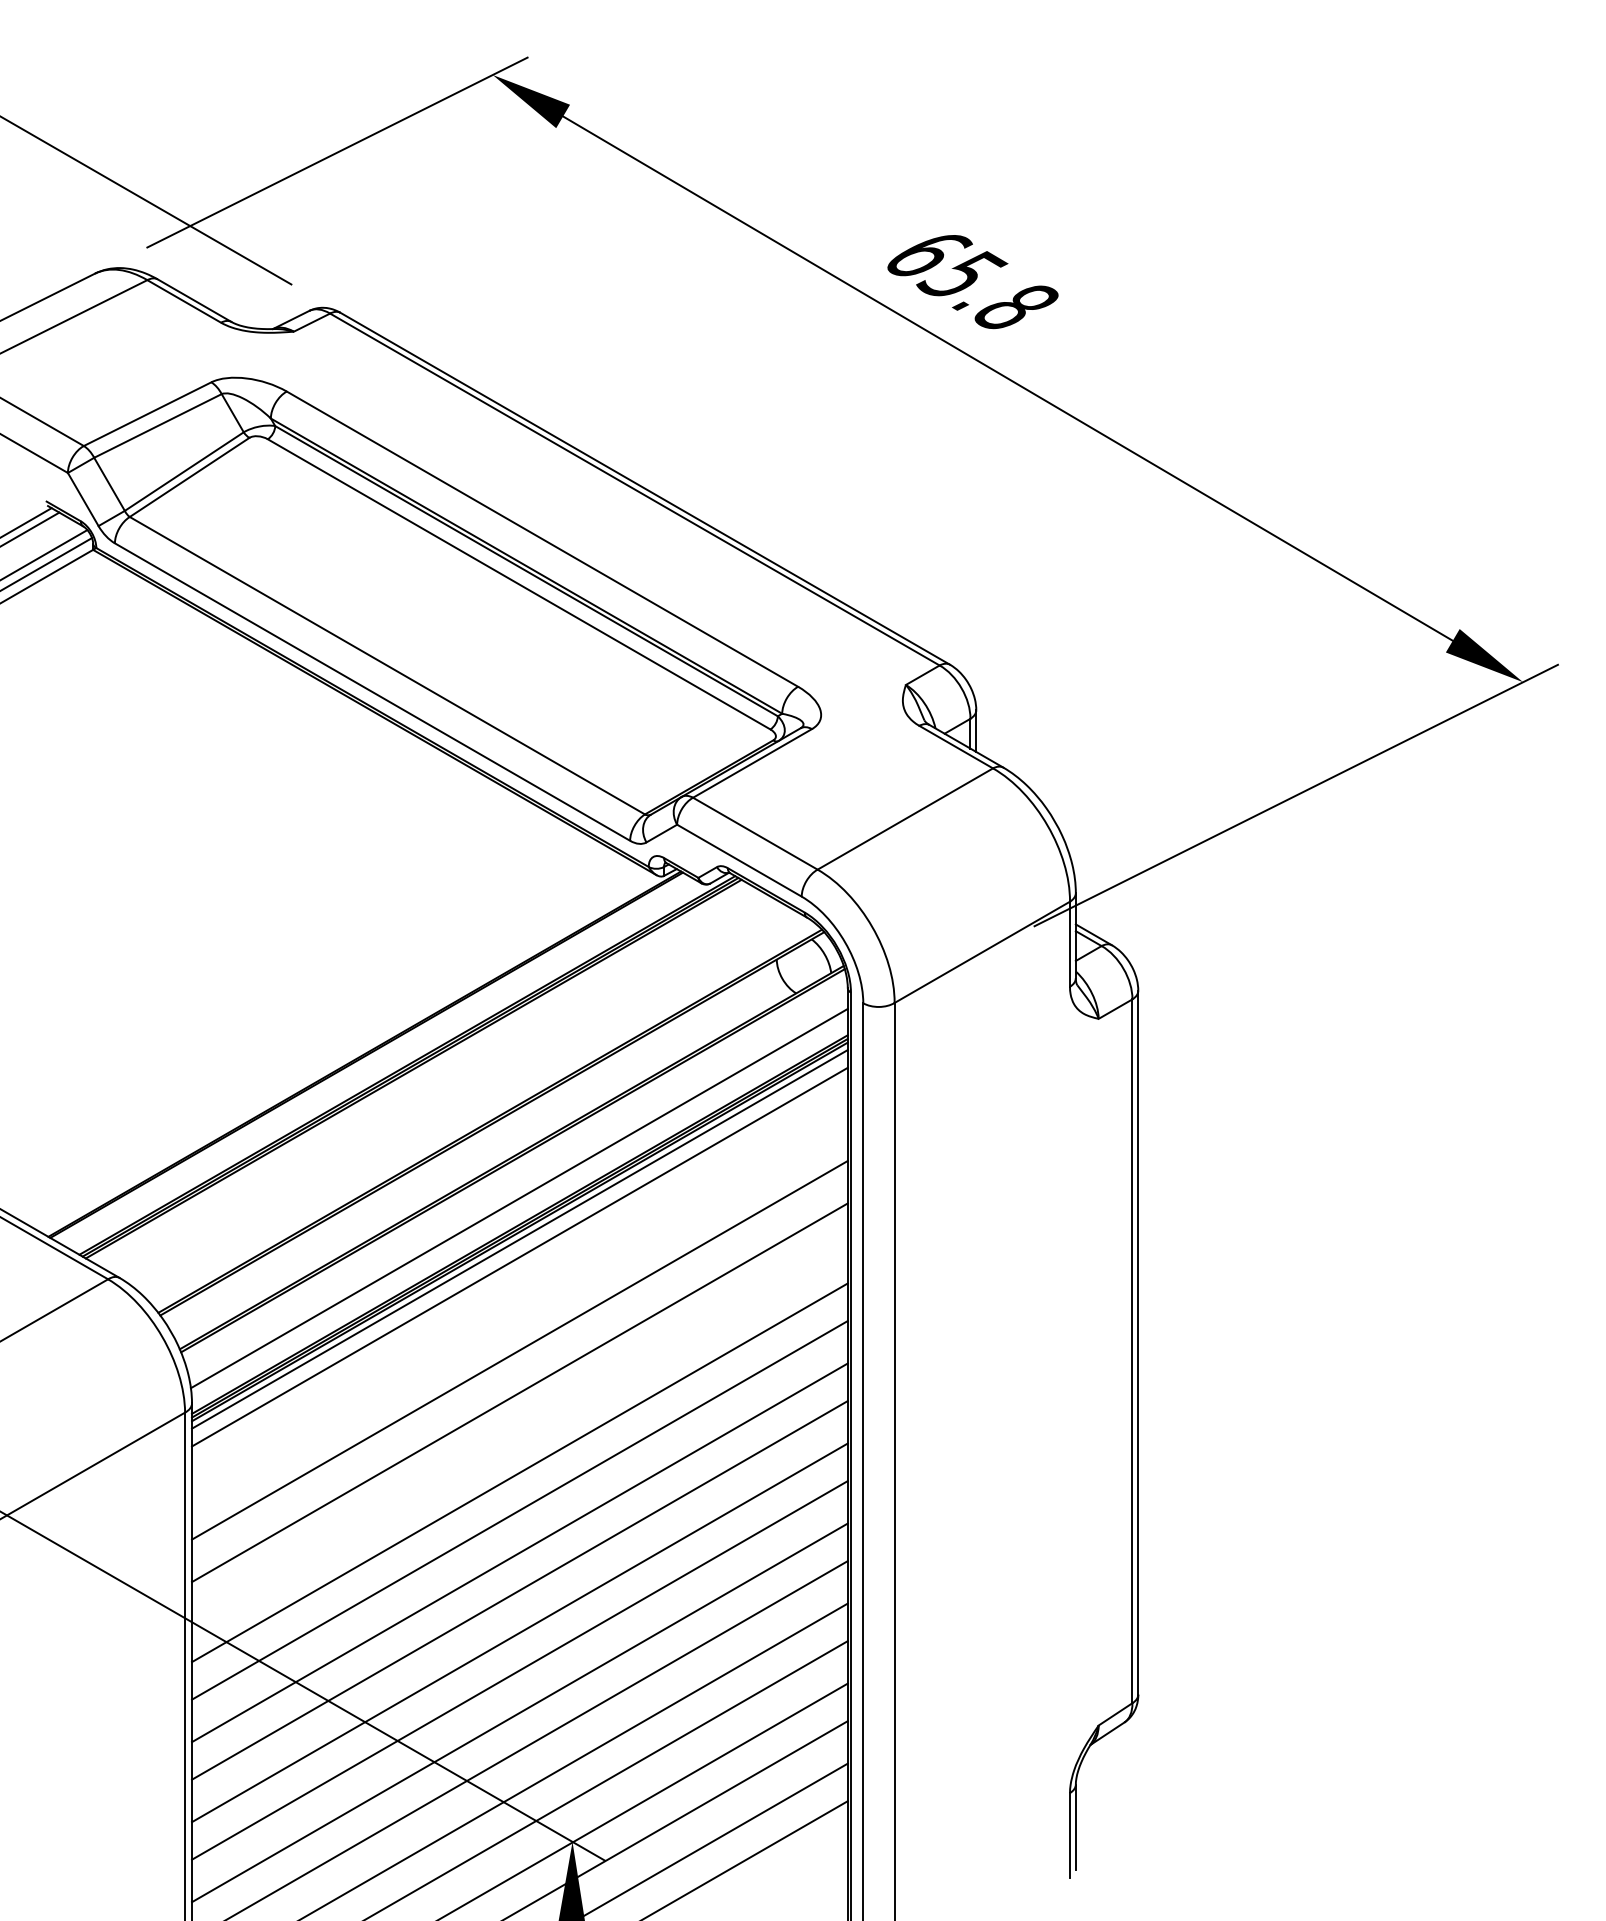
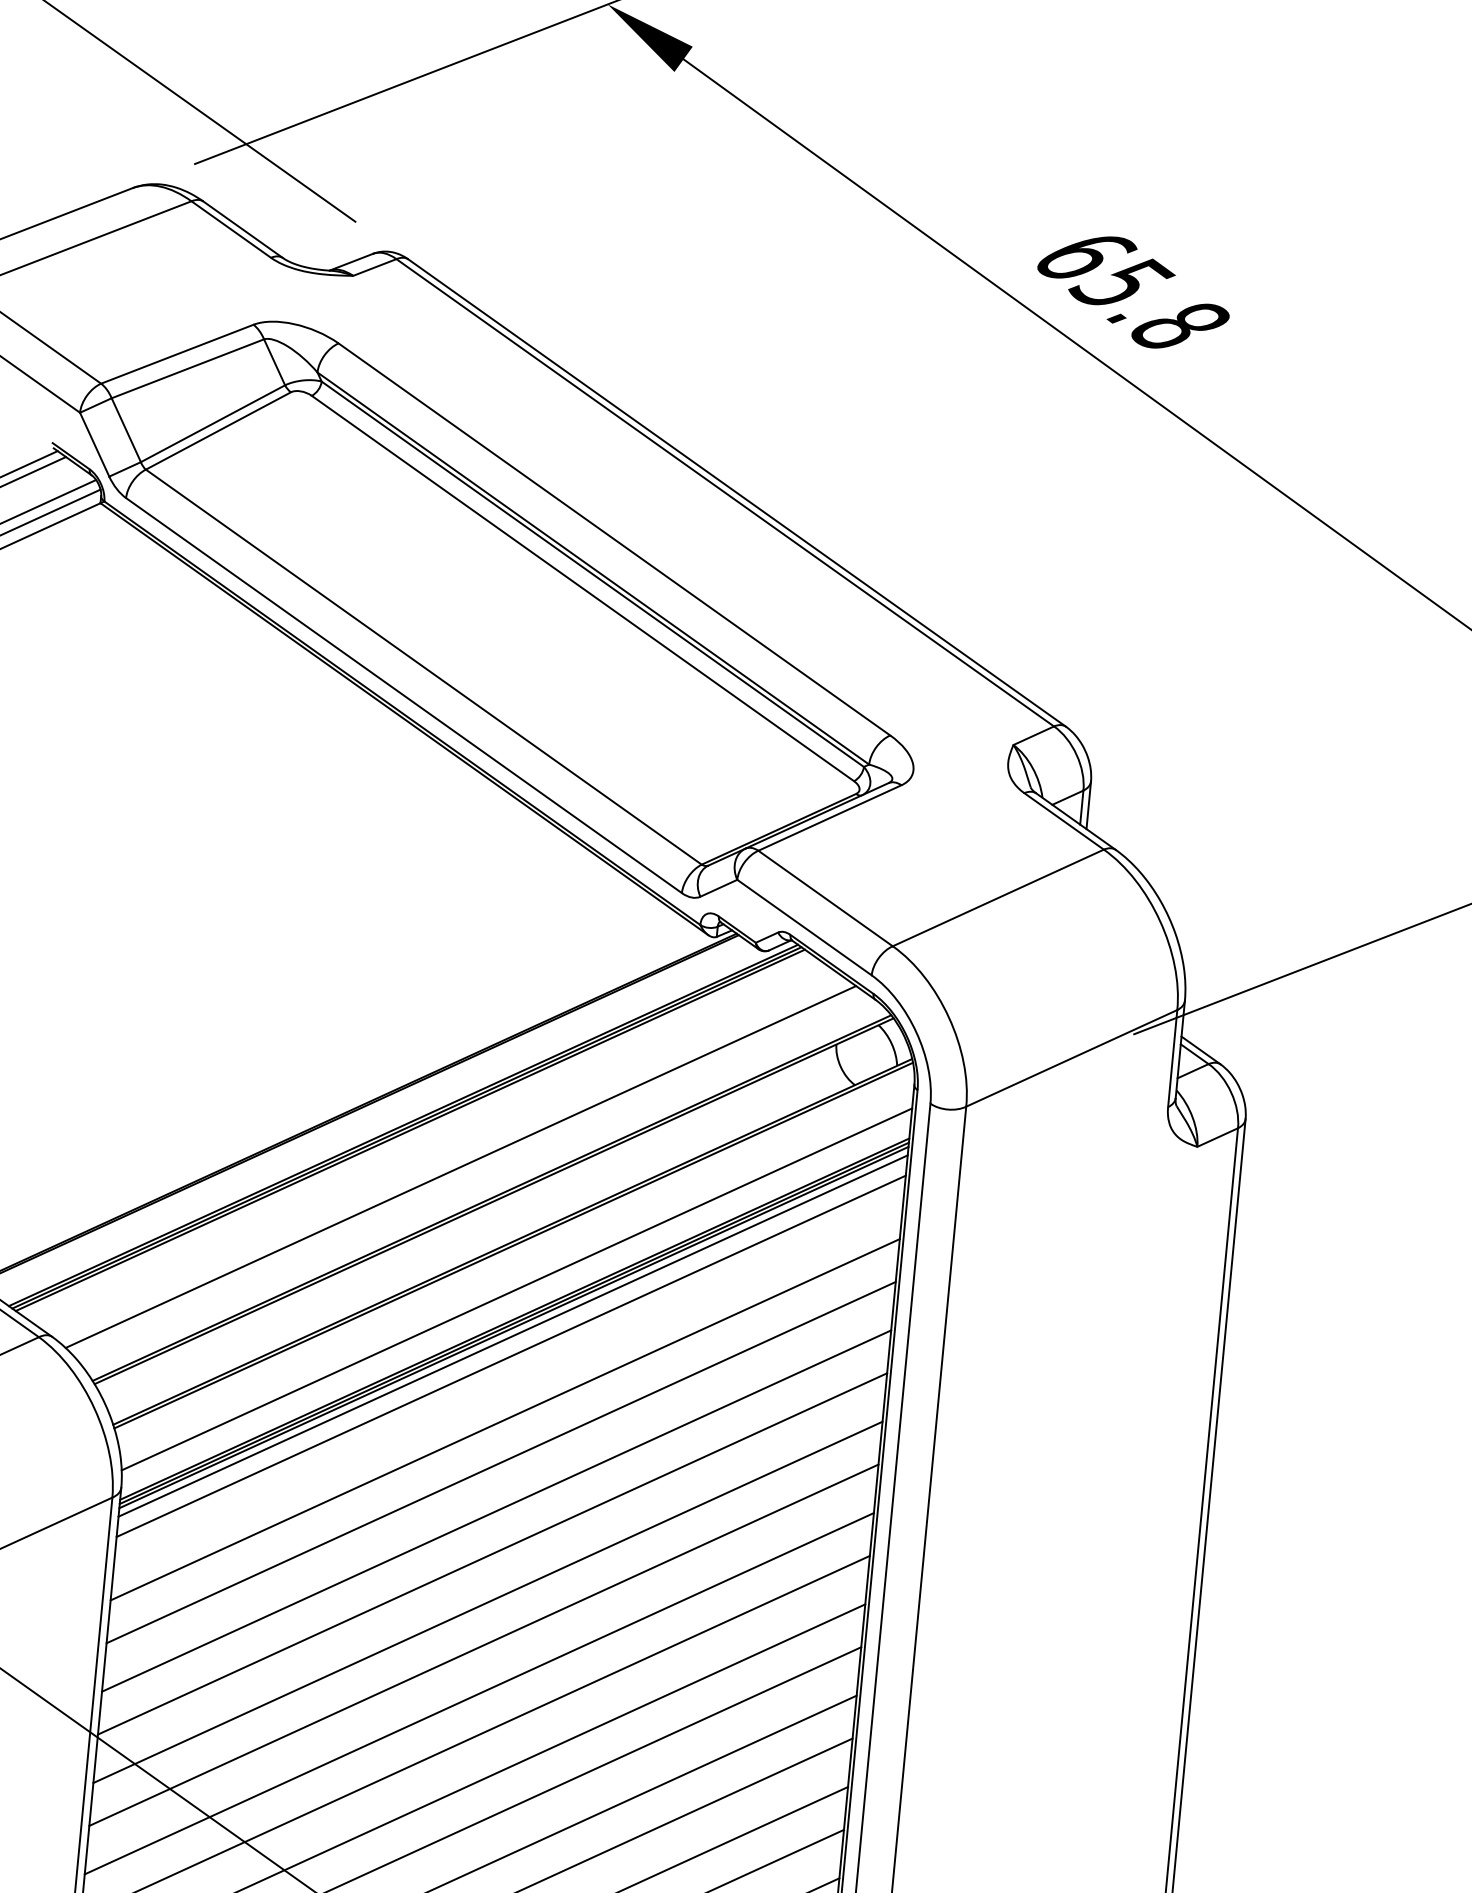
line: (460, 1096) -> (460, 1166), added
line: (519, 1312) -> (504, 1419), added
line: (519, 1430) -> (492, 1554), added

